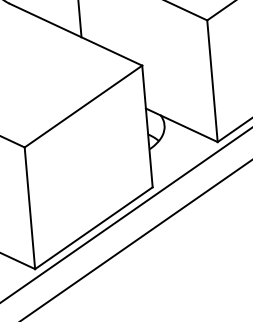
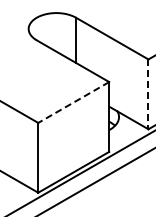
line: (212, 81) -> (148, 94), solid -> dashed
line: (83, 106) -> (73, 102), solid -> dashed

